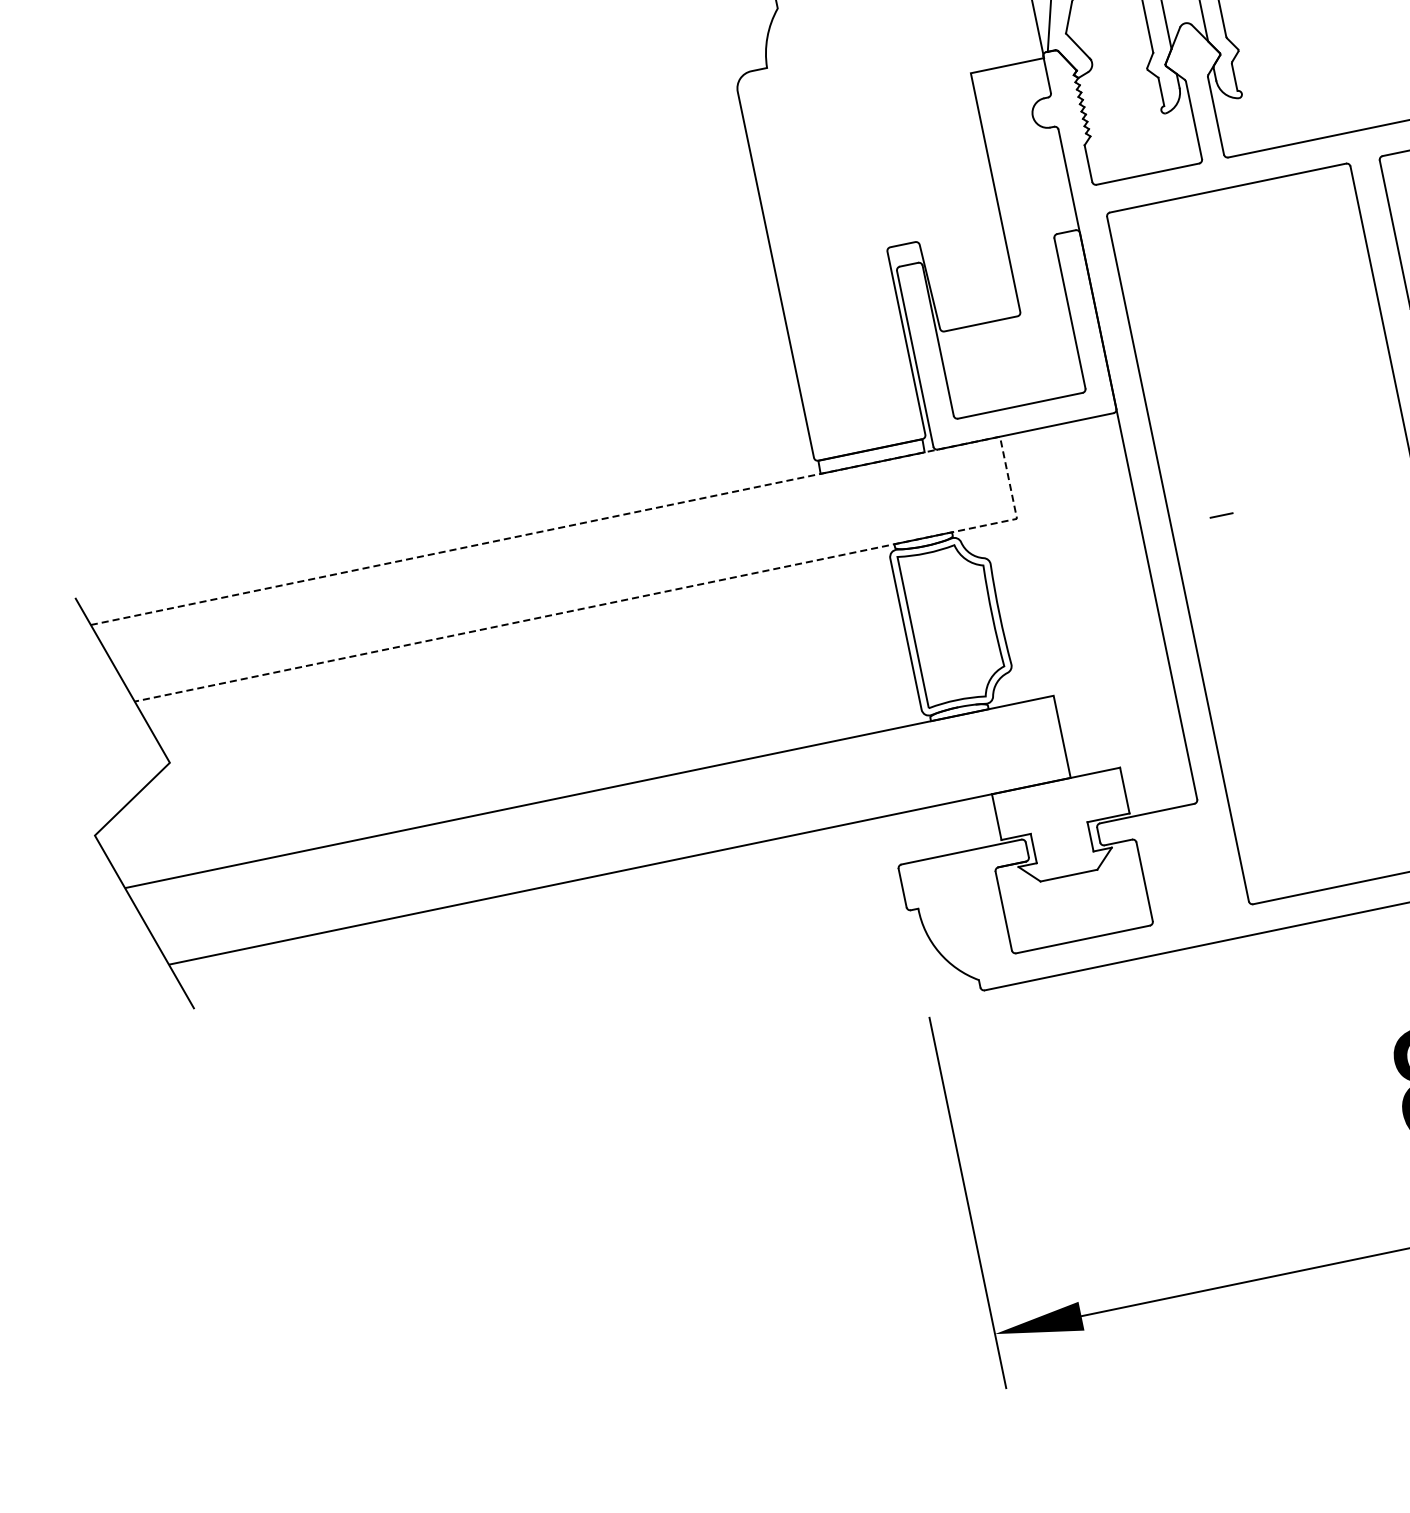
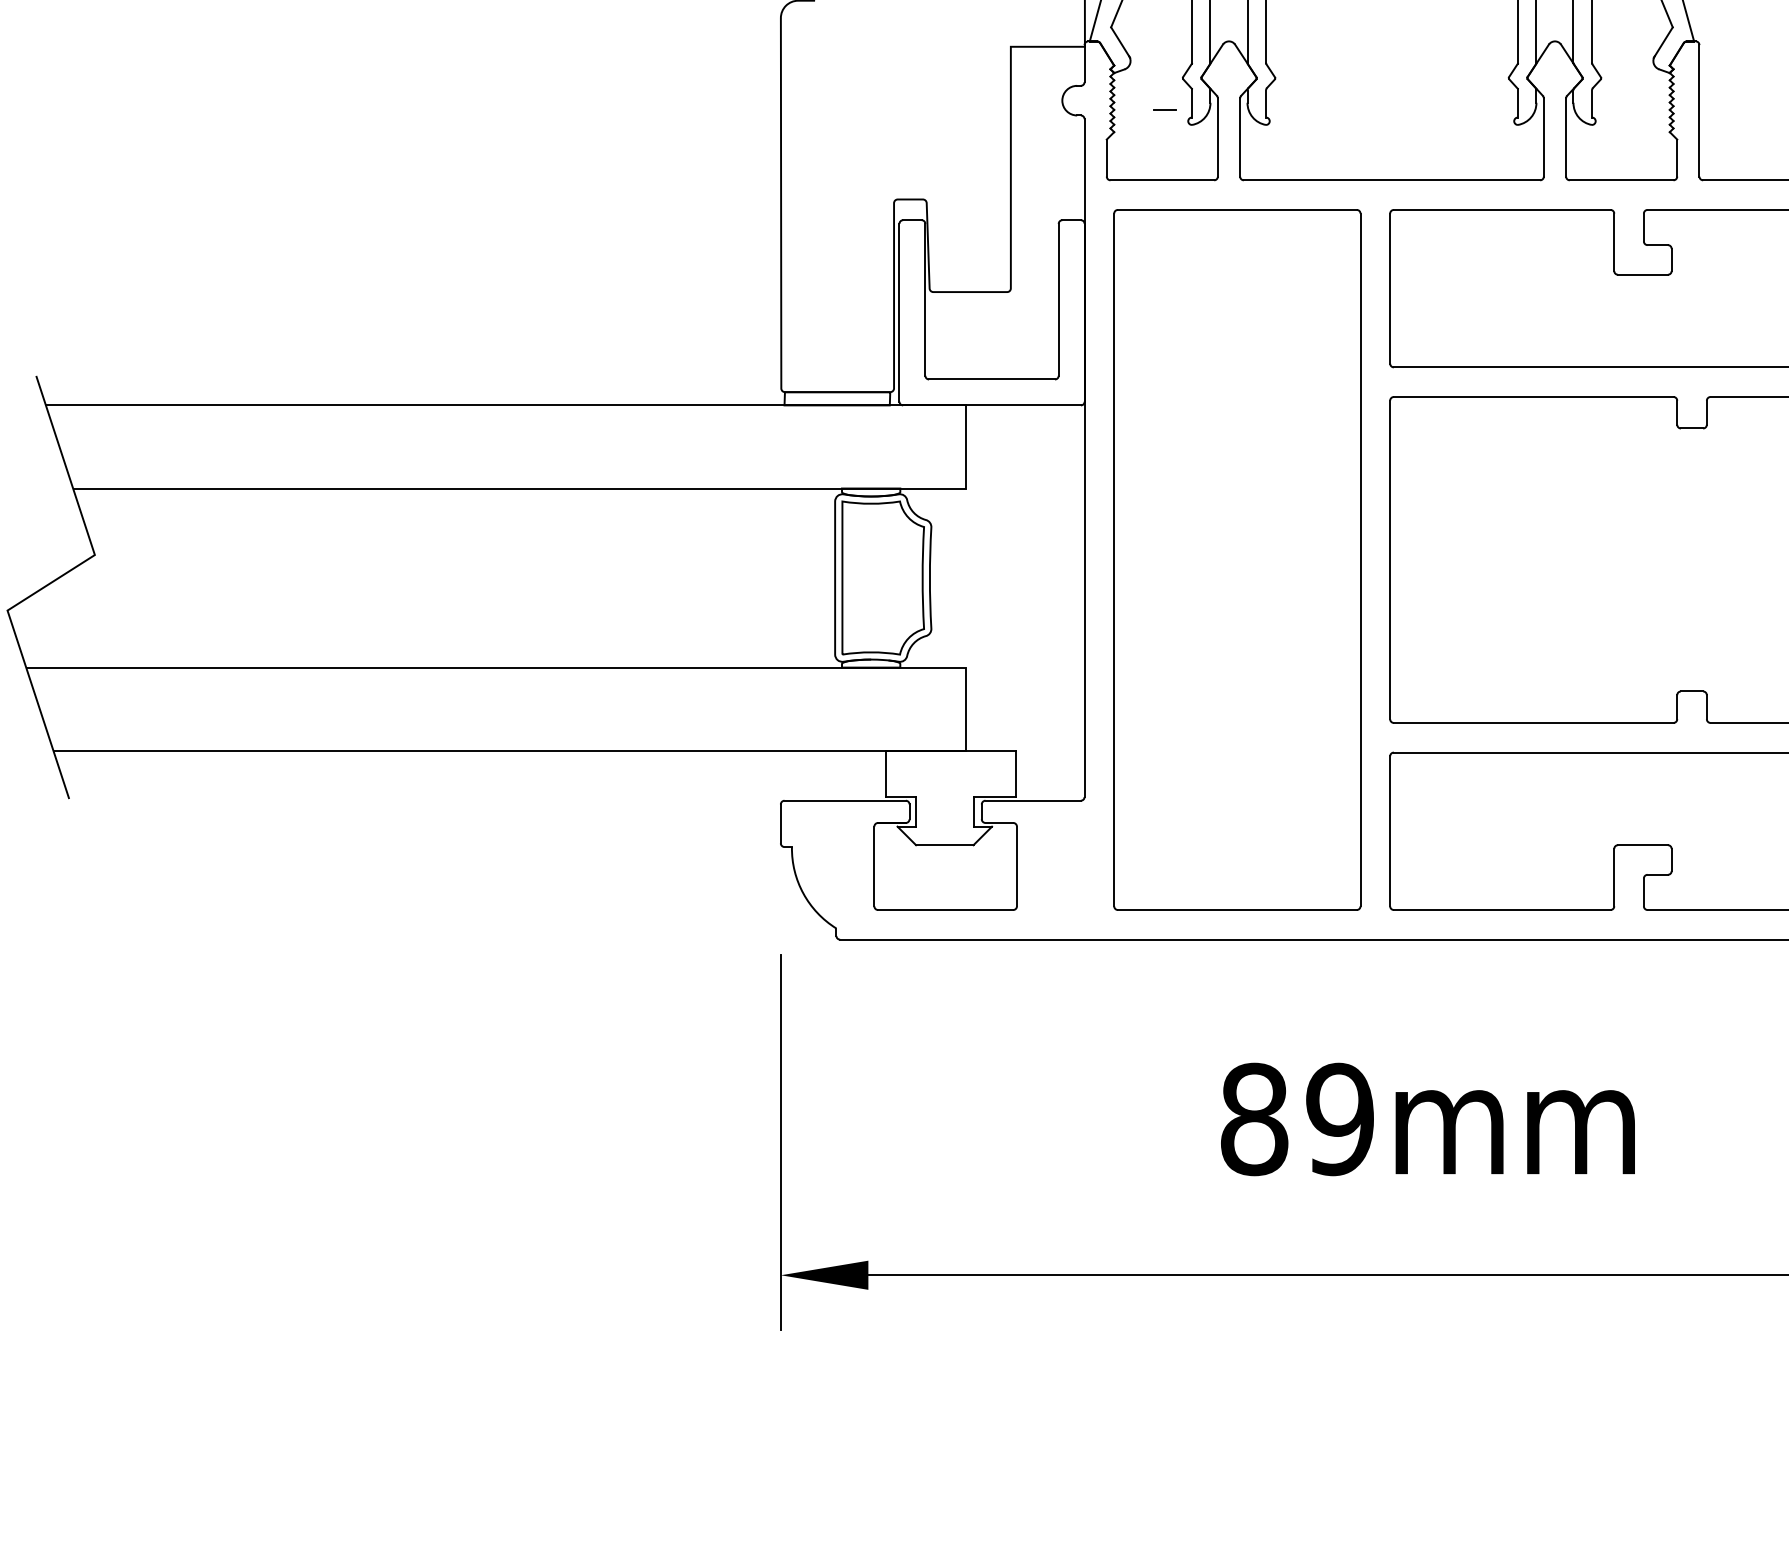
line: (1006, 465) -> (966, 434), dashed -> solid
line: (1220, 514) -> (1164, 109), moved

